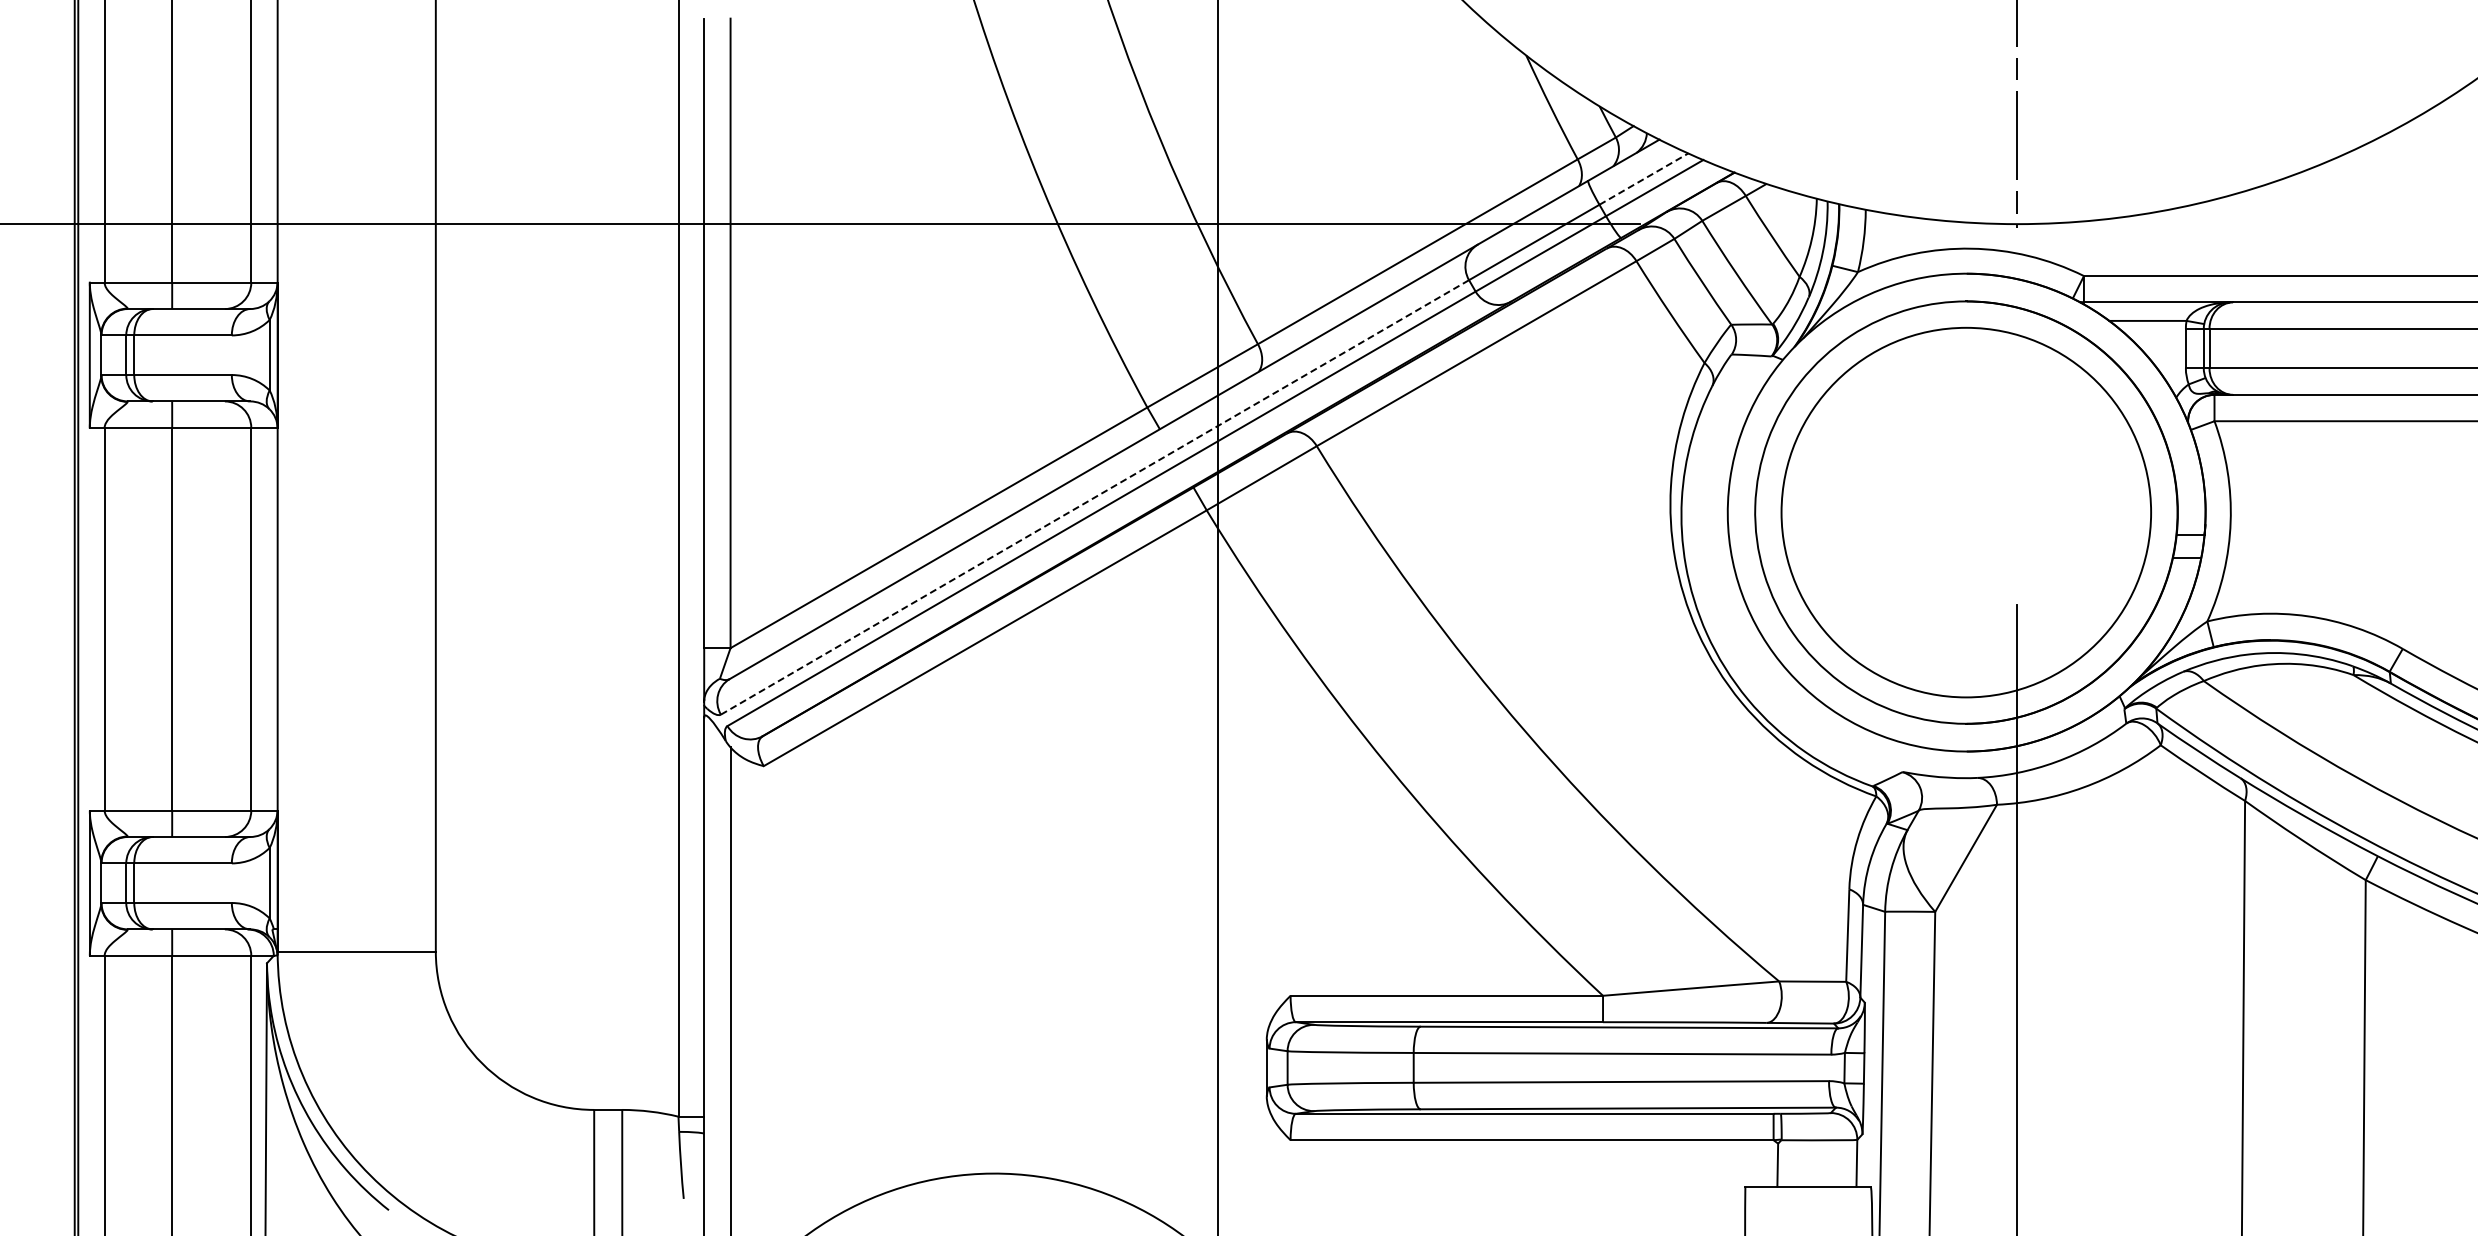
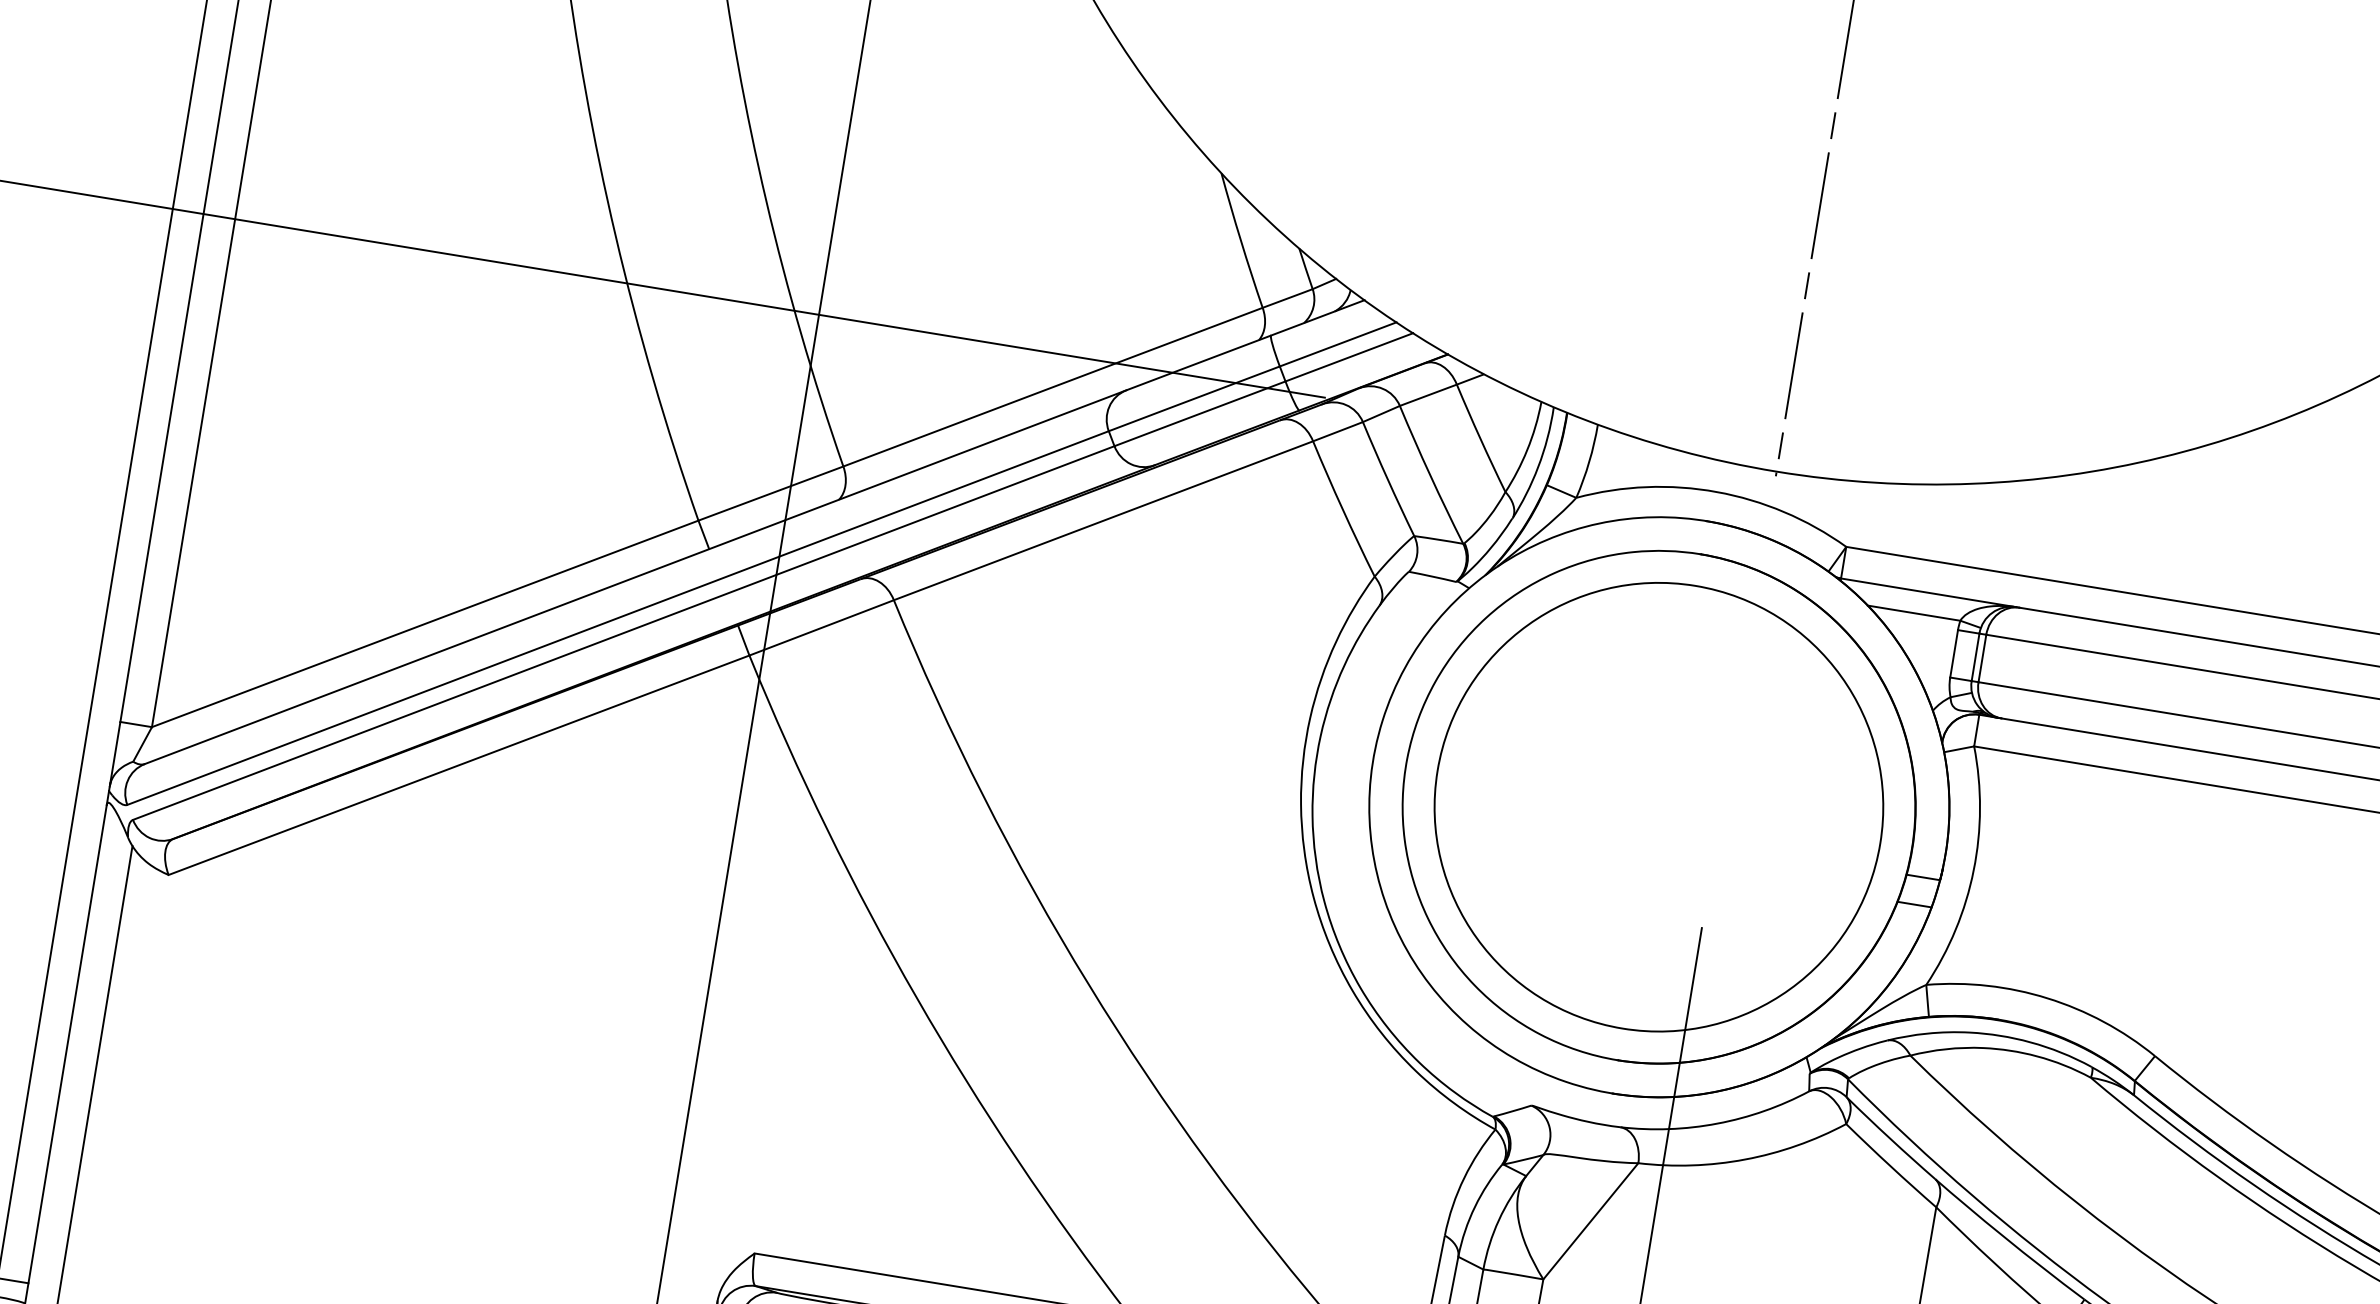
line: (1644, 178) -> (1338, 343), dashed -> solid
line: (1094, 497) -> (617, 618), dashed -> solid

